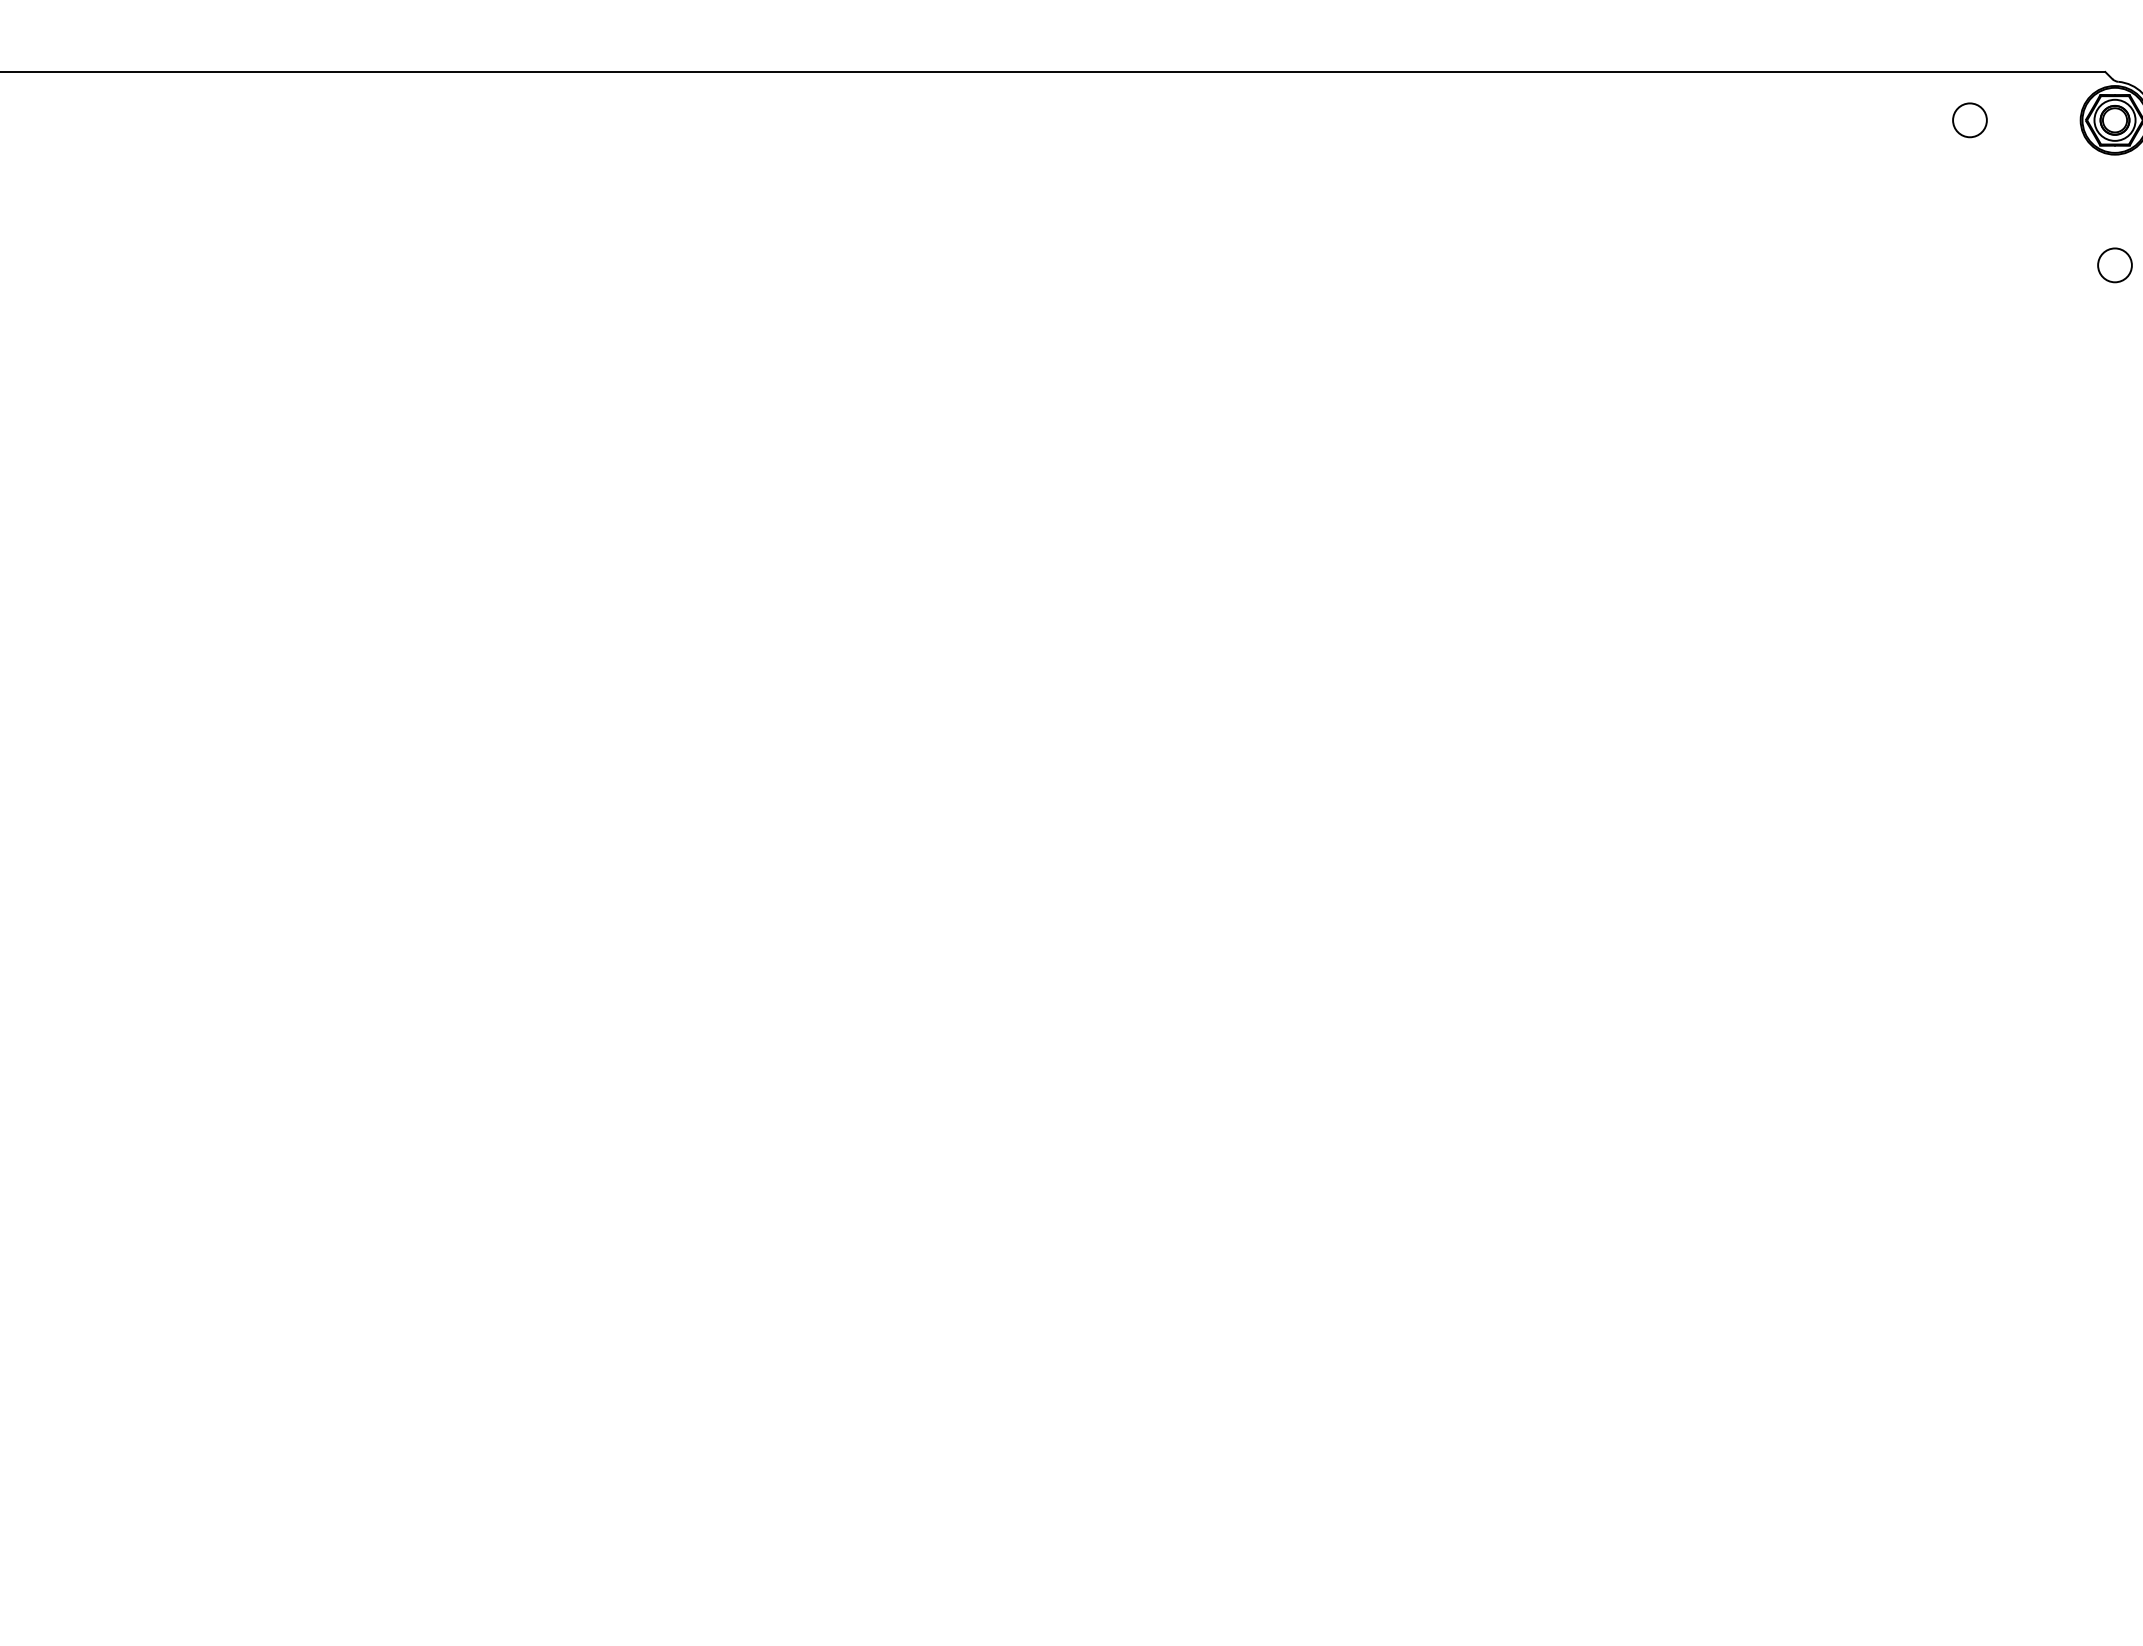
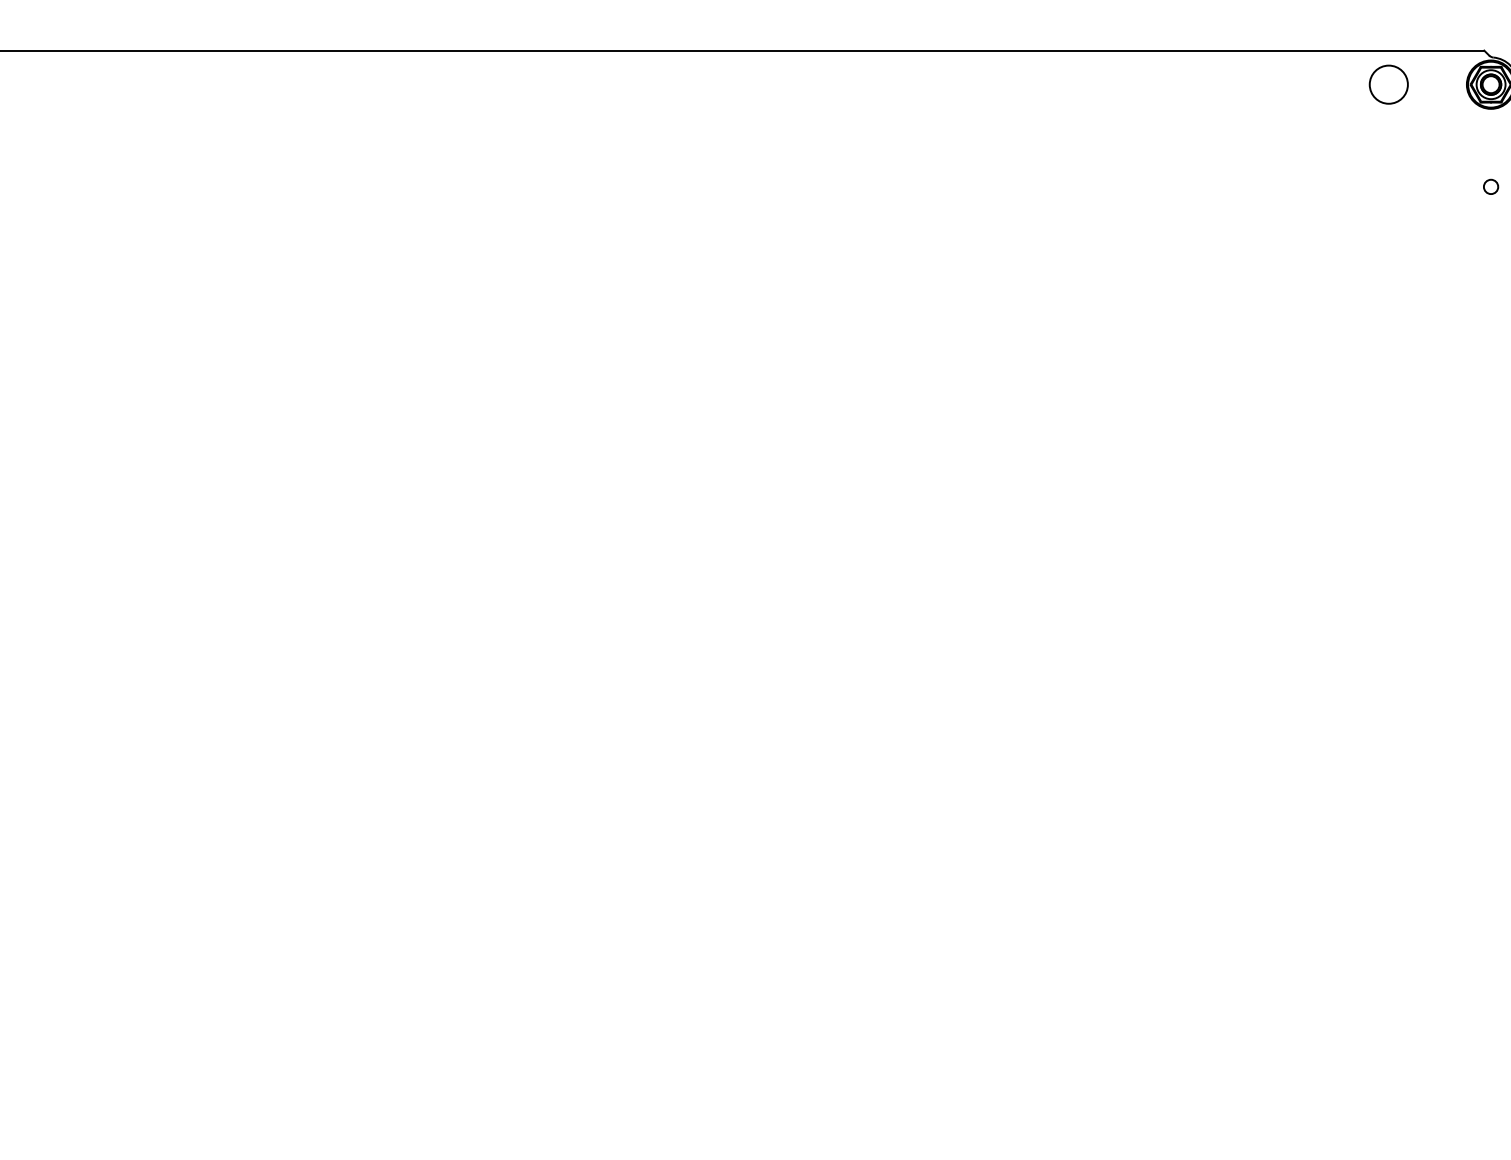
circle: (1969, 120) -> (1388, 84), size x1.6
circle: (2114, 265) -> (1490, 187), size x0.6

